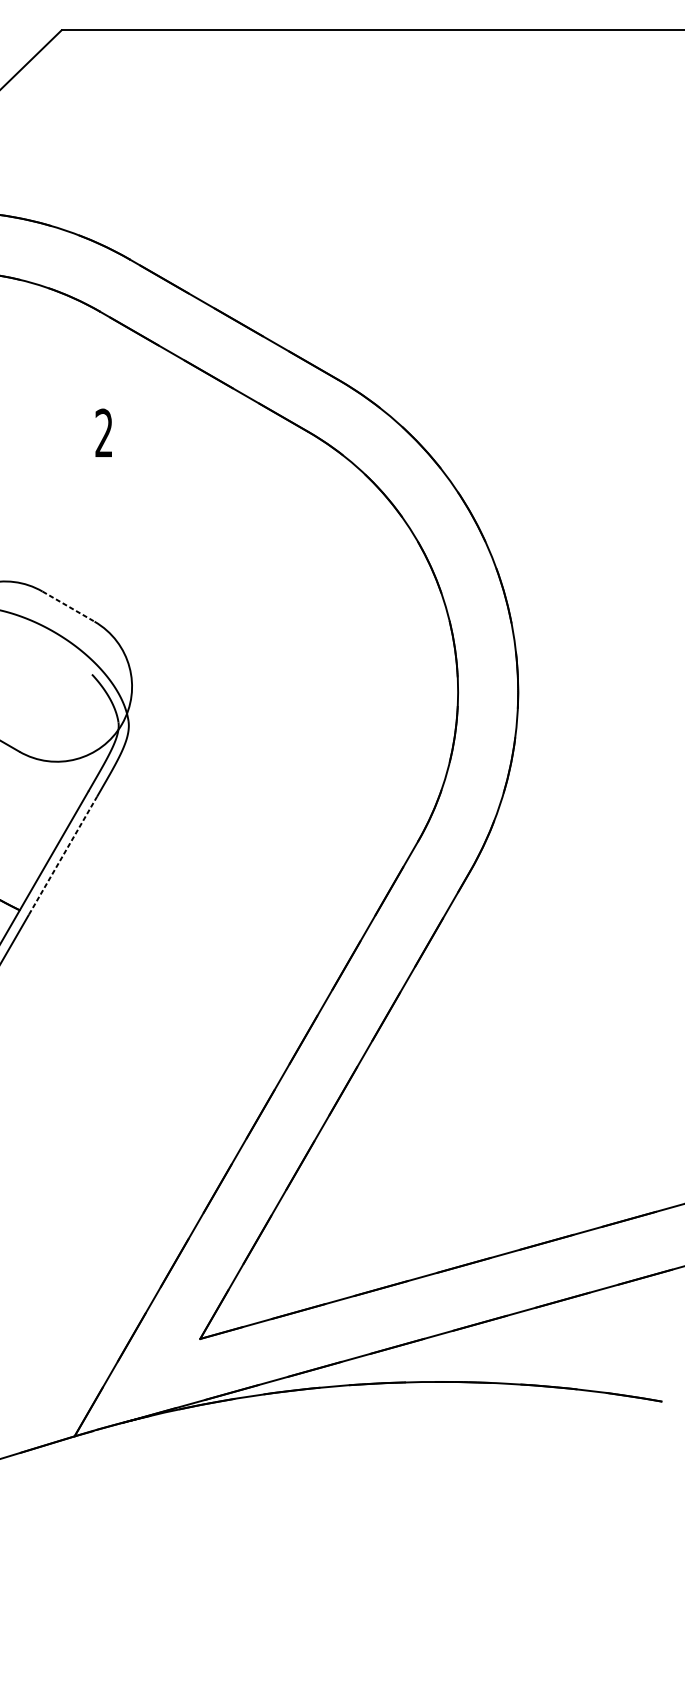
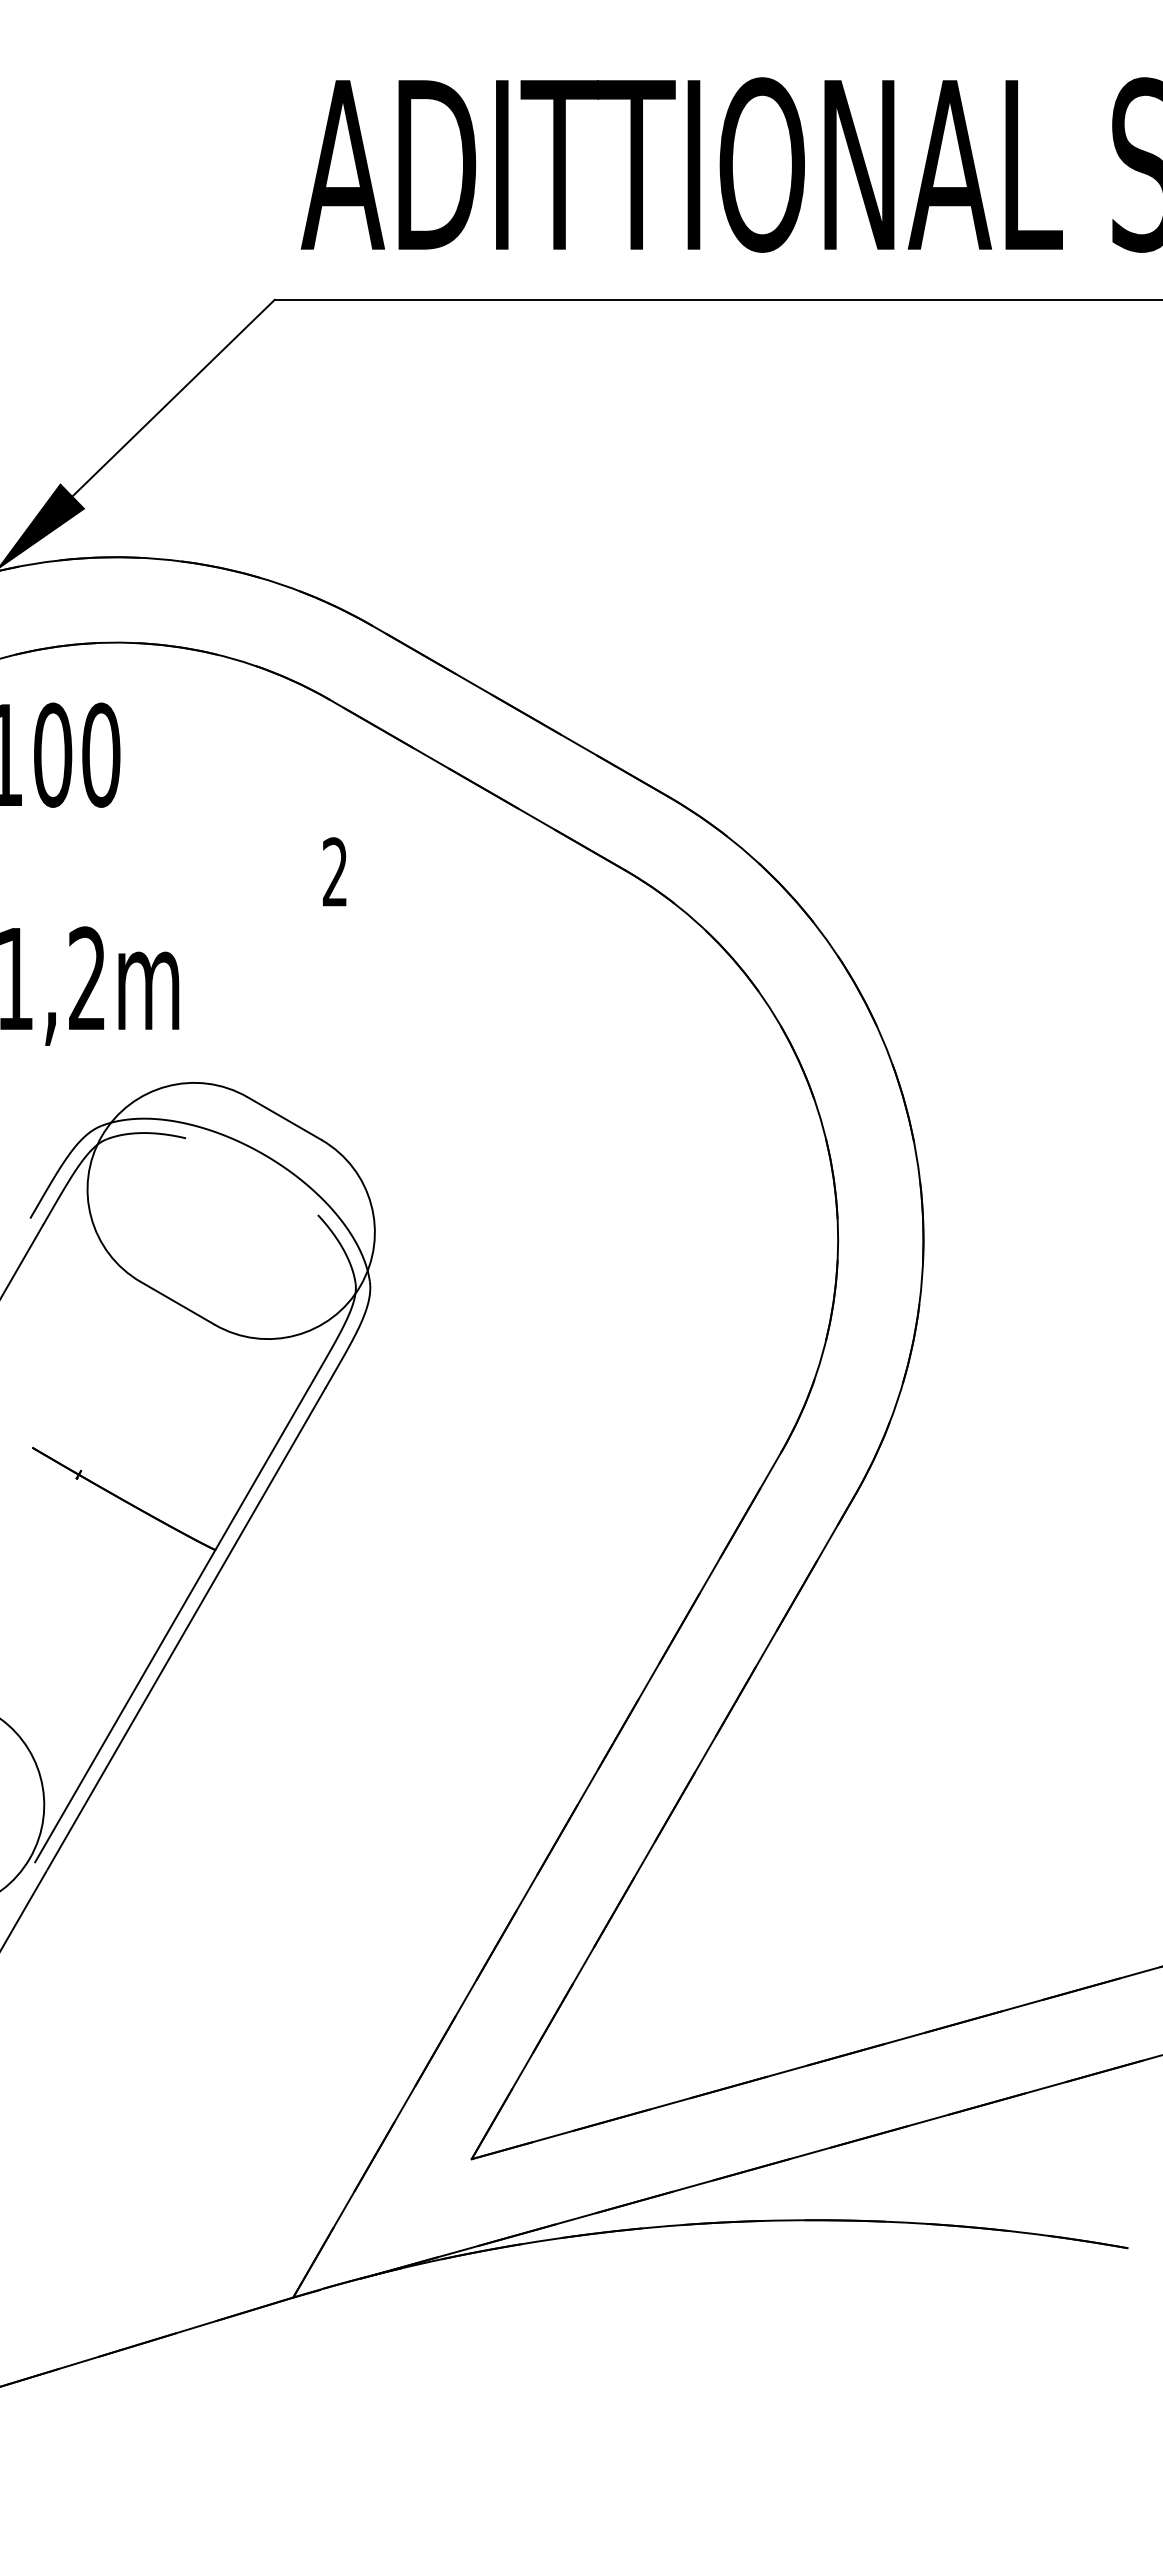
line: (68, 606) -> (284, 1118), dashed -> solid
line: (62, 855) -> (276, 1472), dashed -> solid

